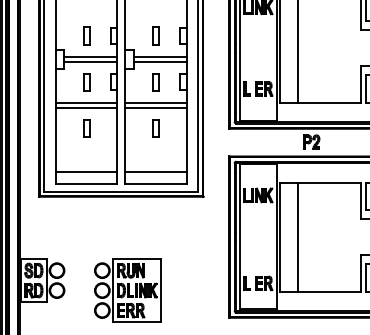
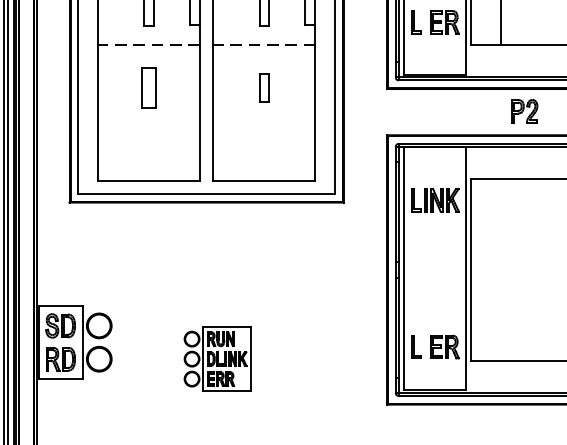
line: (86, 102) -> (148, 45), solid -> dashed
line: (155, 102) -> (263, 45), solid -> dashed
line: (86, 107) -> (148, 53), removed
line: (155, 107) -> (263, 53), removed
part: (86, 128) -> (148, 88), size x1.4
line: (86, 171) -> (148, 160), removed
line: (155, 171) -> (263, 160), removed
line: (297, 236) -> (500, 268), removed
part: (127, 290) -> (216, 359), size x0.6

